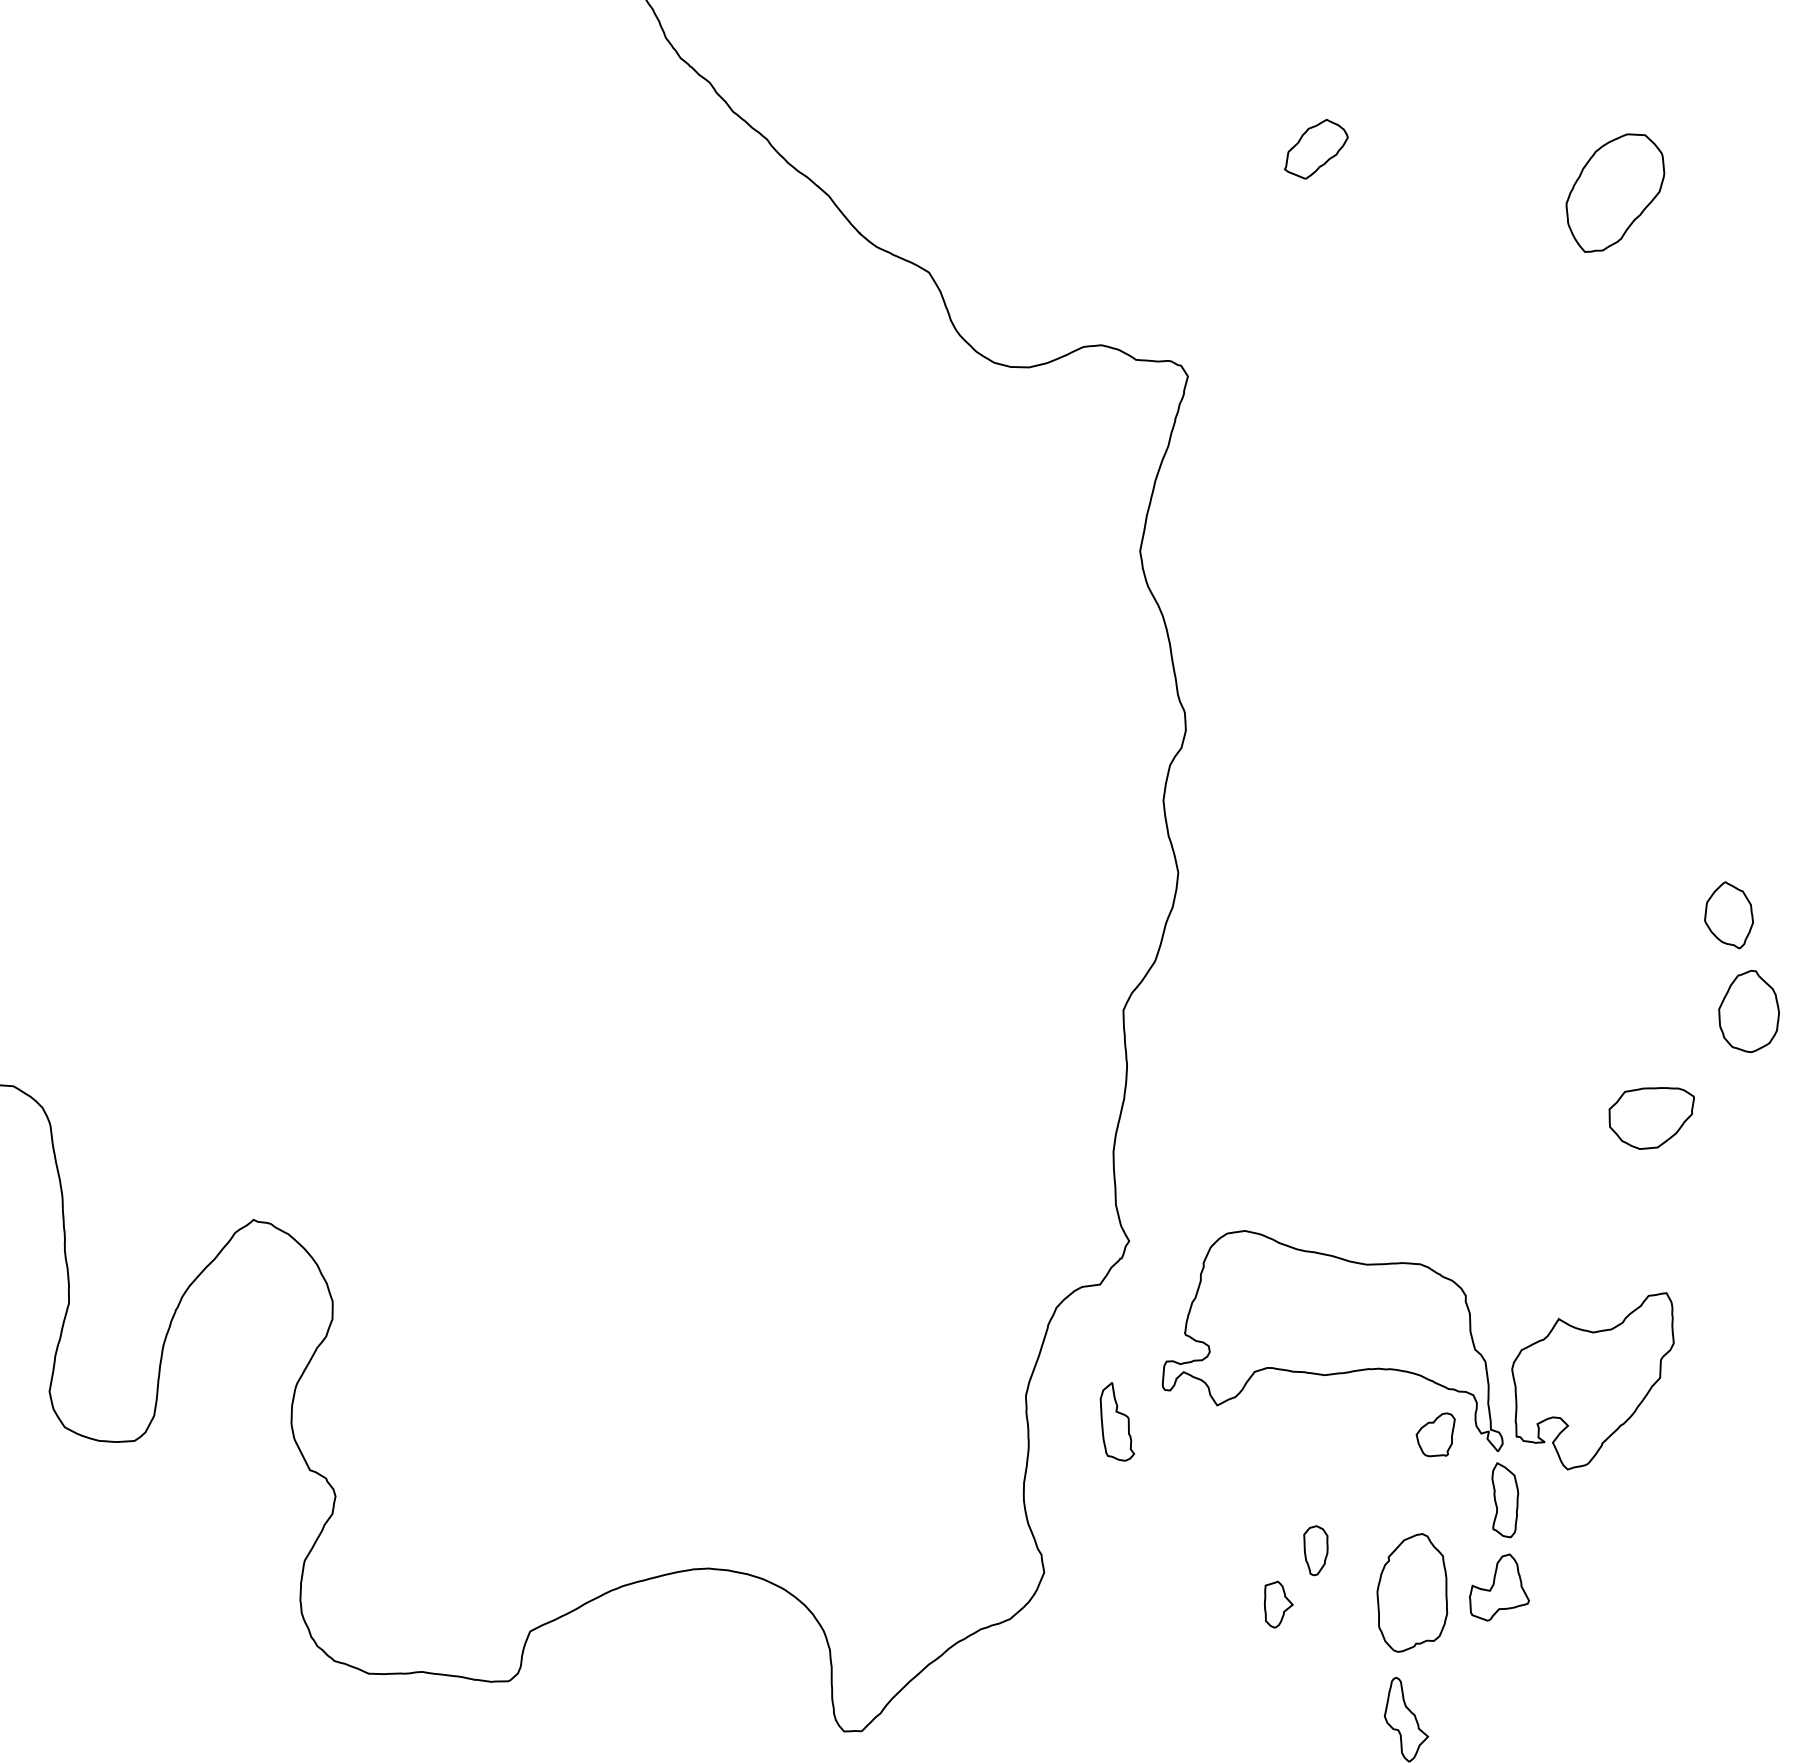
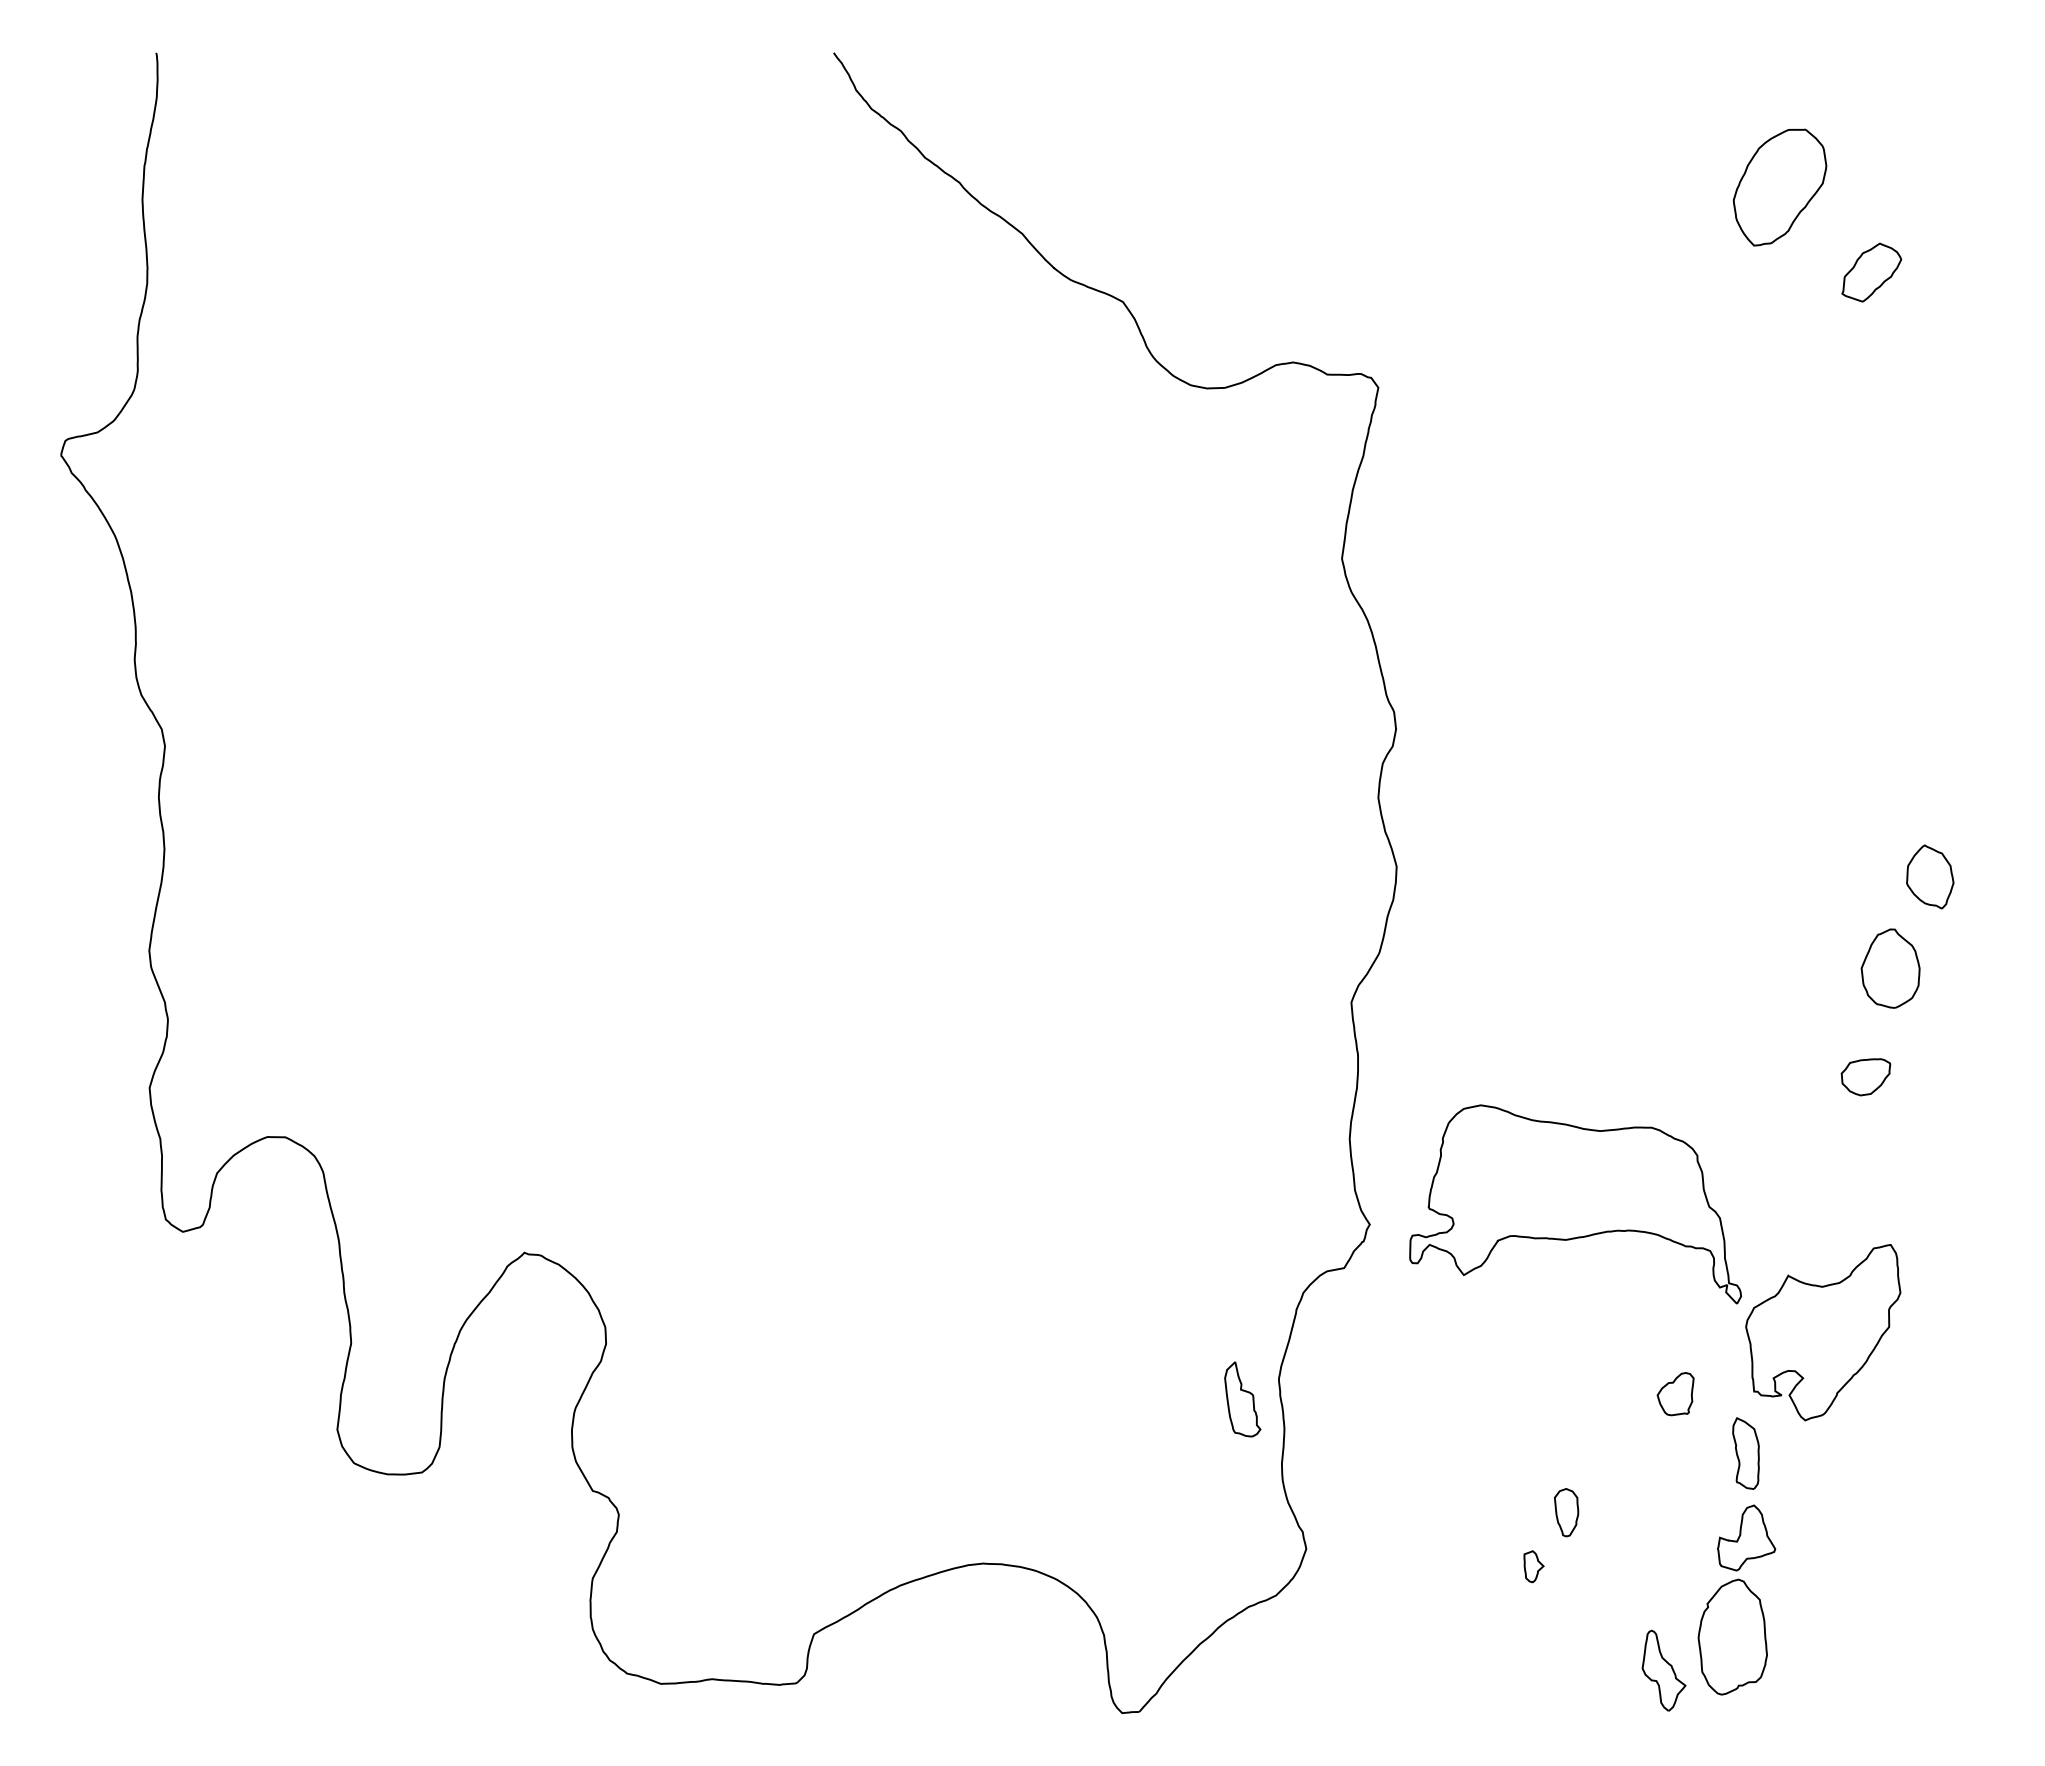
part: (1316, 149) -> (1871, 272), moved
part: (1748, 1011) -> (1890, 968), moved
part: (1650, 1118) -> (1865, 1077), size x0.6
part: (1336, 1339) -> (1575, 1204), moved
part: (1117, 1421) -> (1242, 1399), moved
part: (1412, 1592) -> (1732, 1636), moved
part: (1278, 1604) -> (1533, 1566), size x0.7

